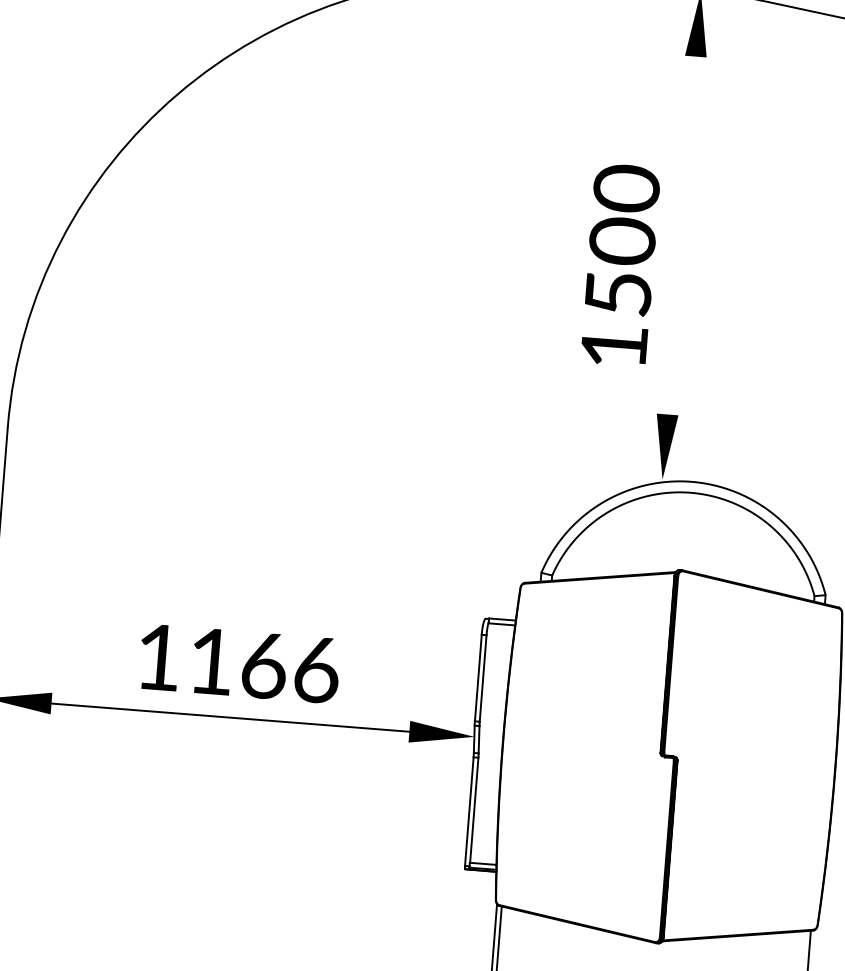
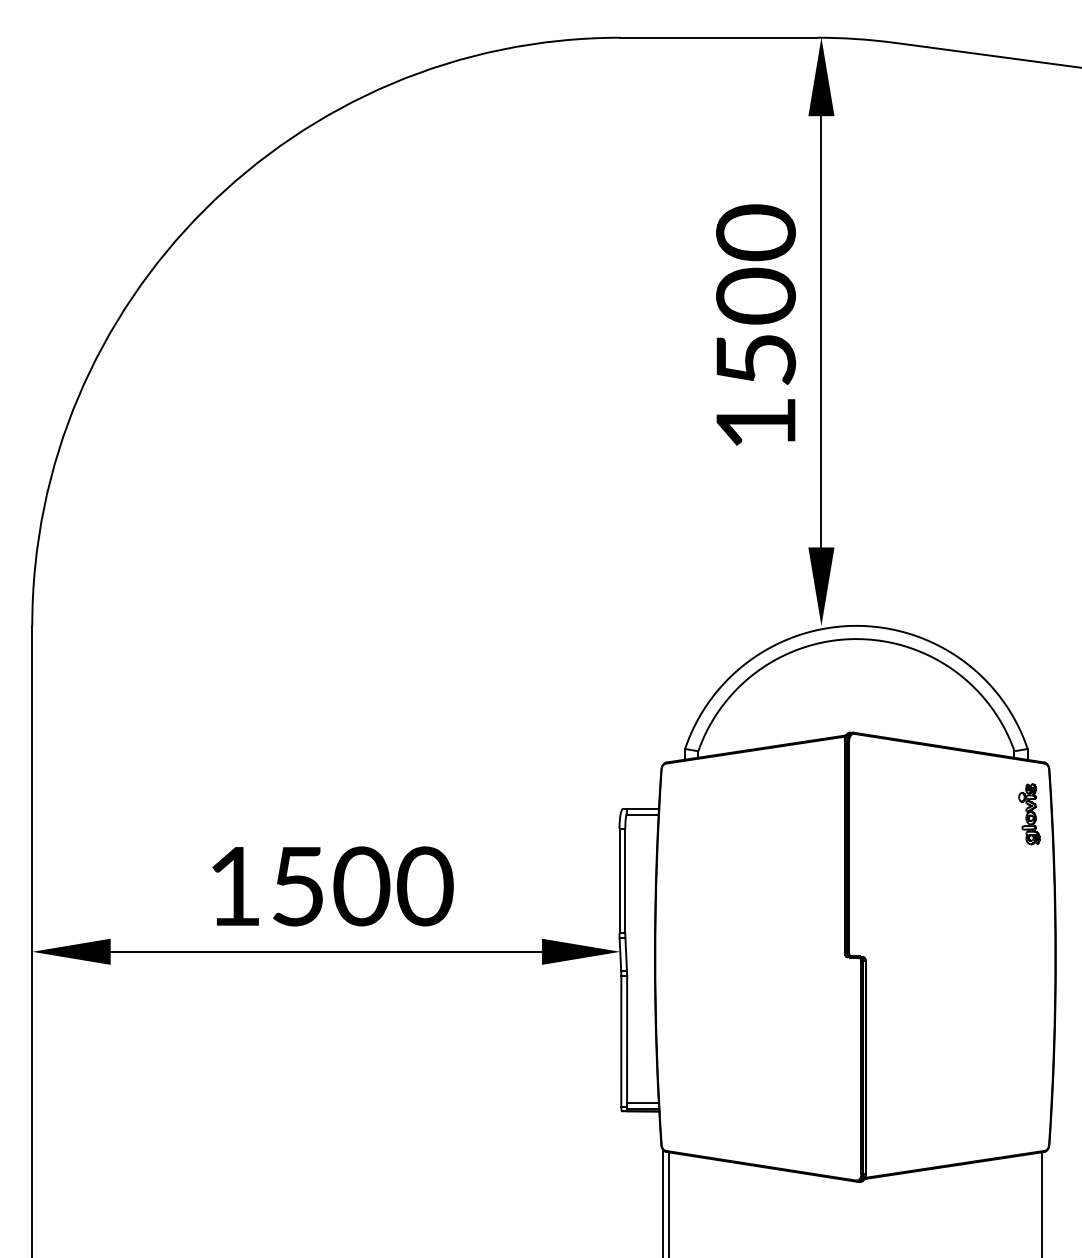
line: (681, 235) -> (821, 331), added
text: (621, 264) -> (756, 324), moved
part: (822, 649) -> (1029, 814), added
text: (265, 665) -> (363, 886), 1166 -> 1500

